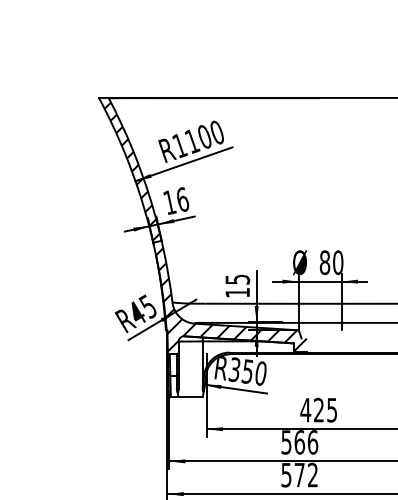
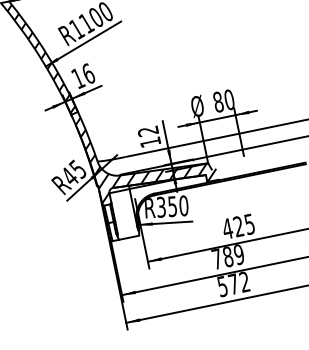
text: (237, 279) -> (148, 131), 15 -> 12
text: (299, 442) -> (227, 256), 566 -> 789

